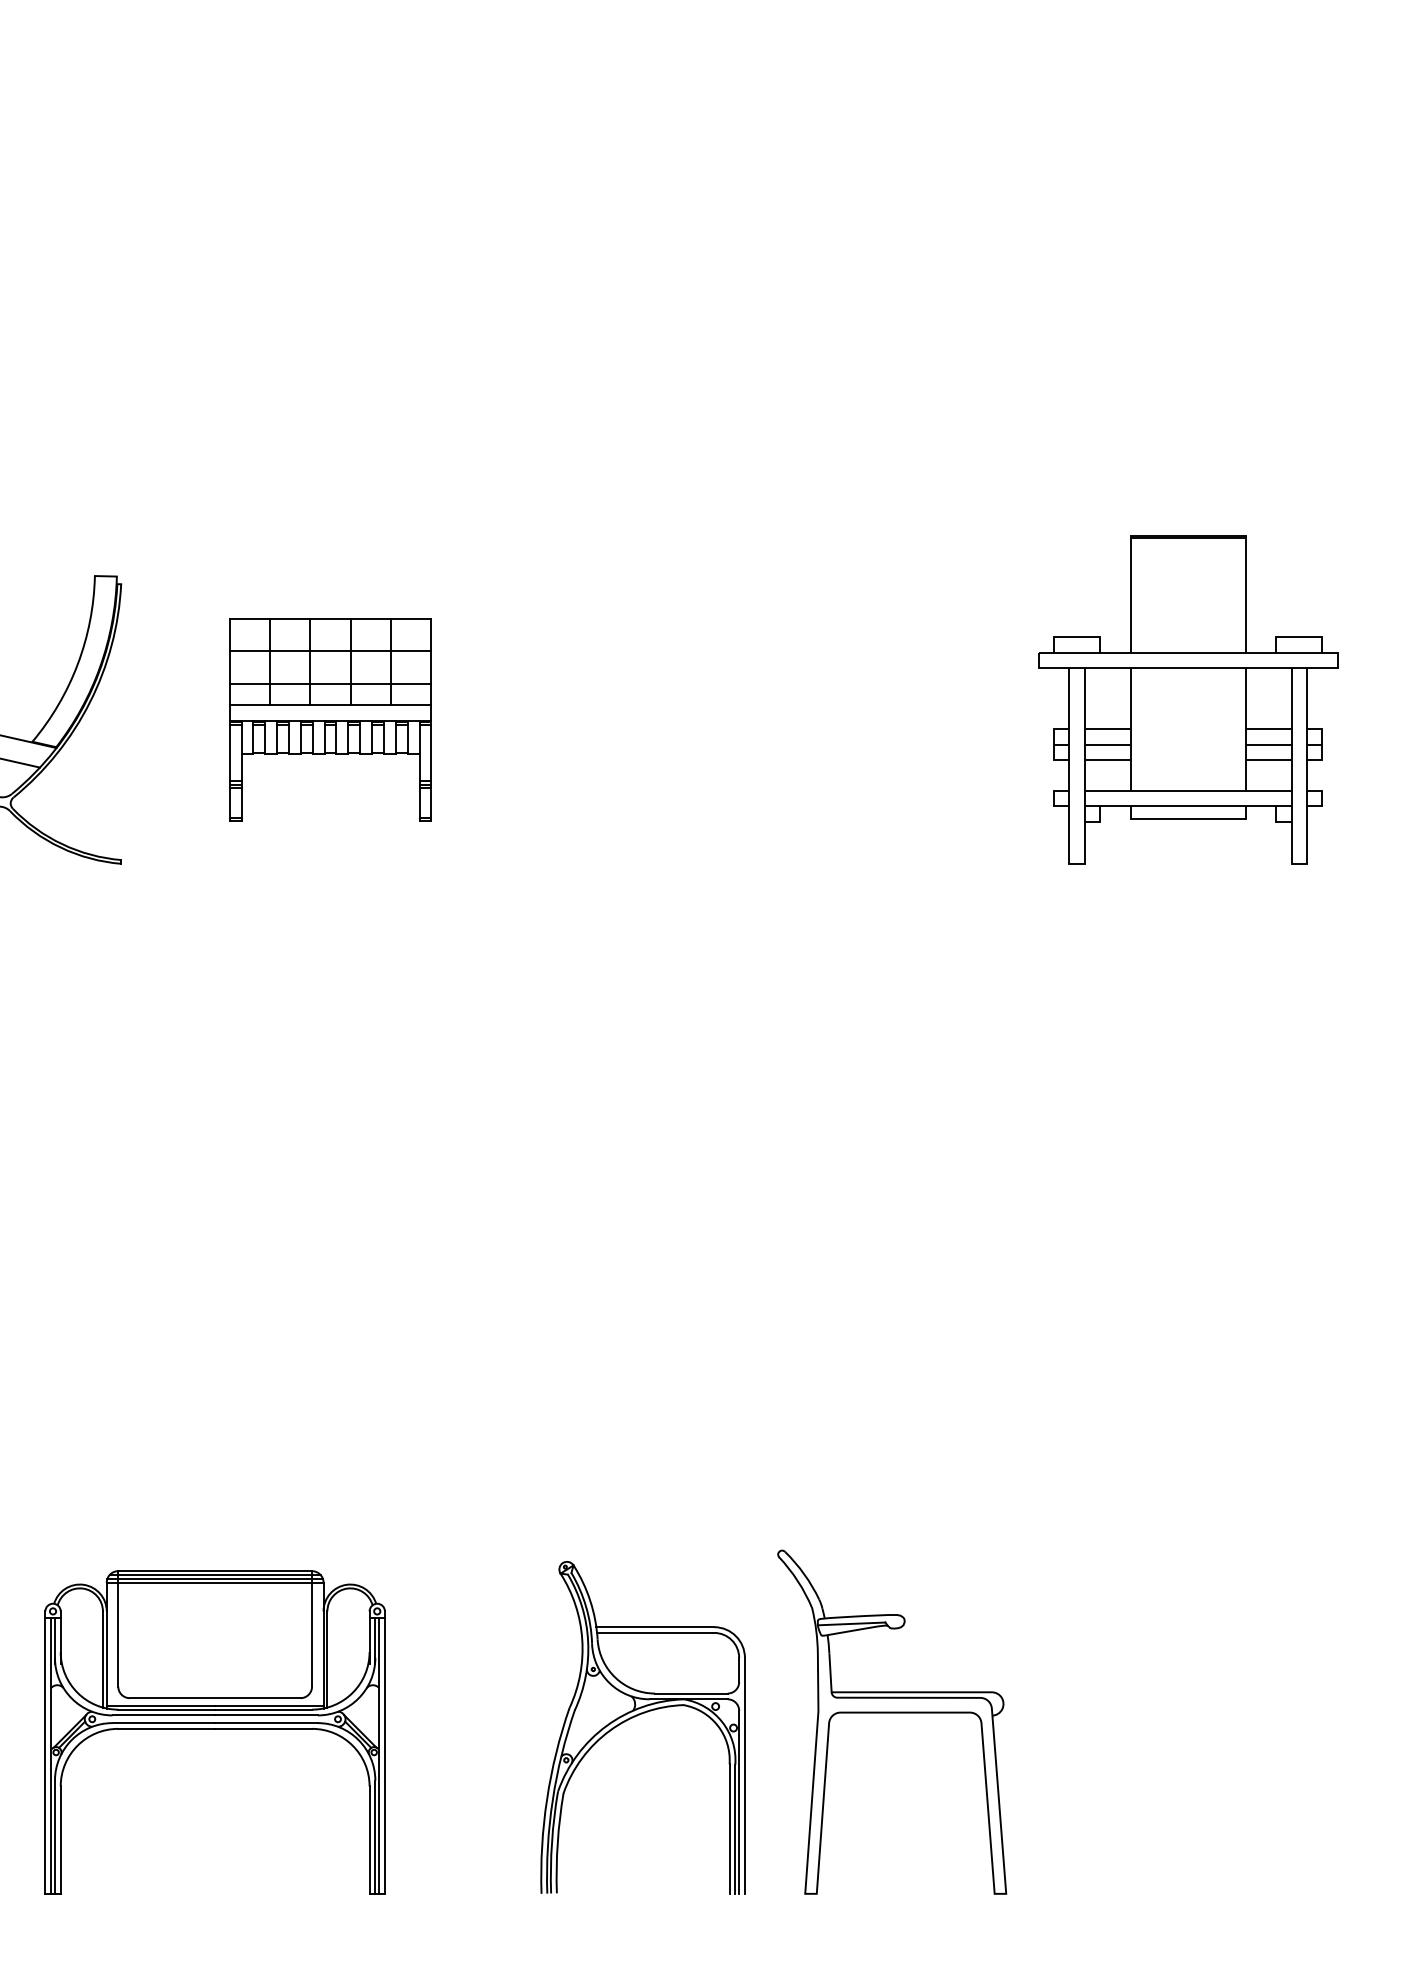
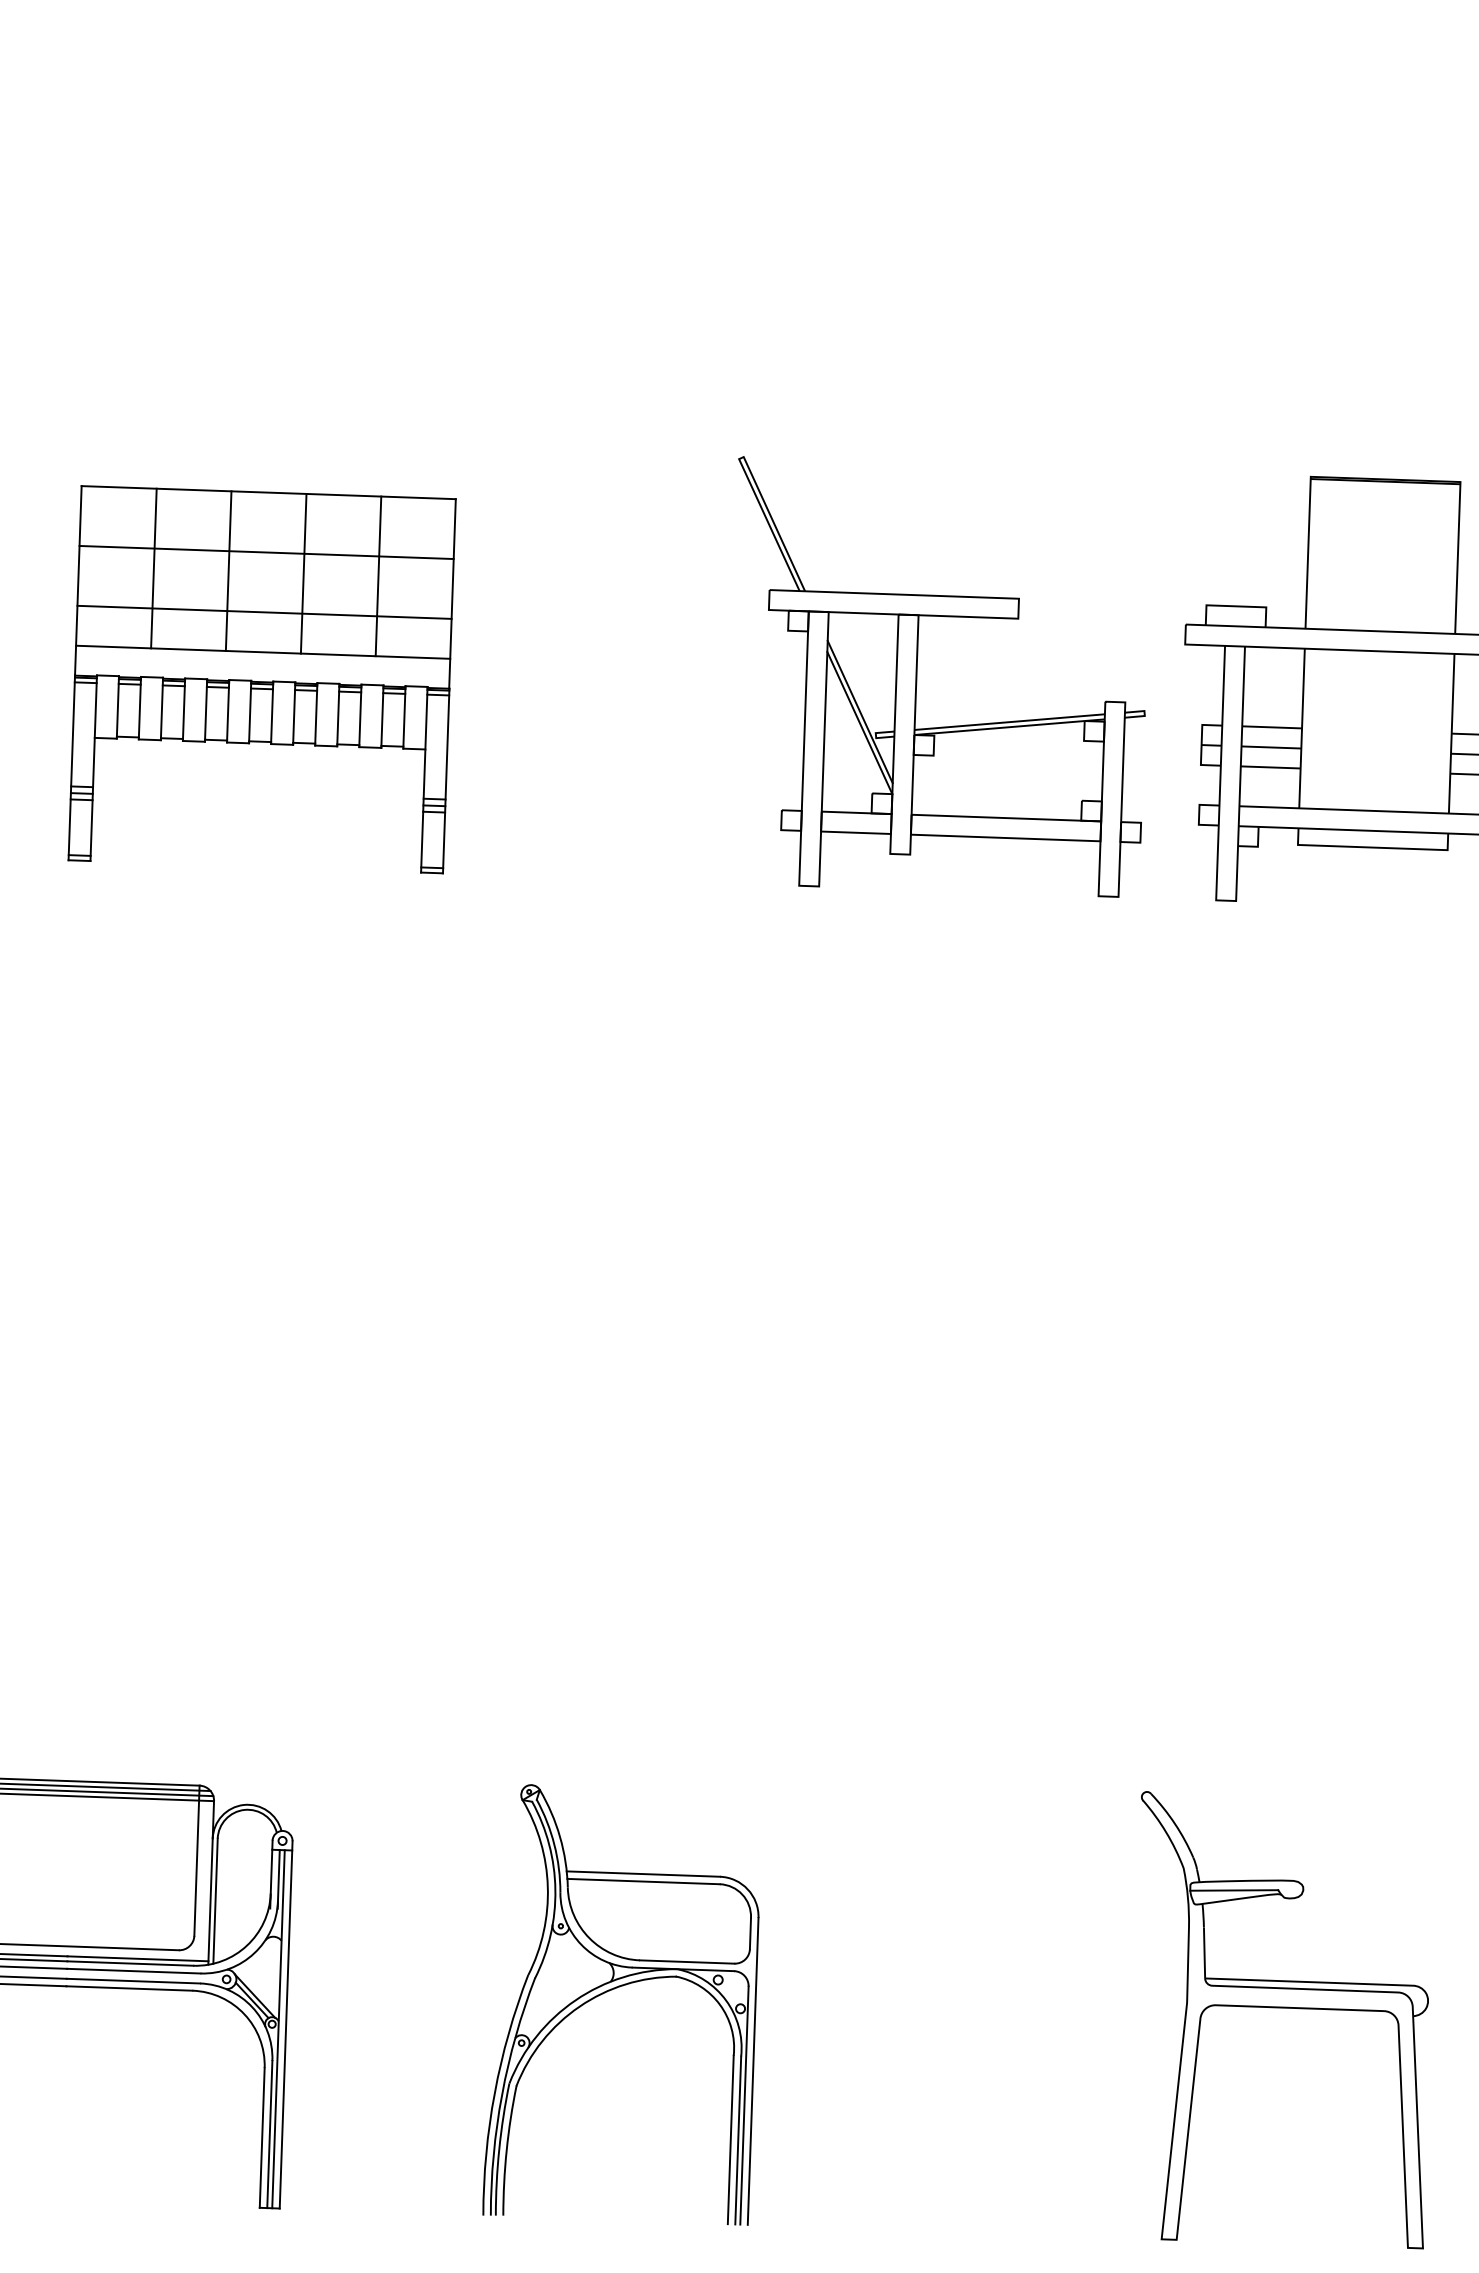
part: (833, 699) -> (917, 675), added
part: (330, 719) -> (262, 679), size x1.43
part: (892, 1713) -> (1283, 2008), moved

